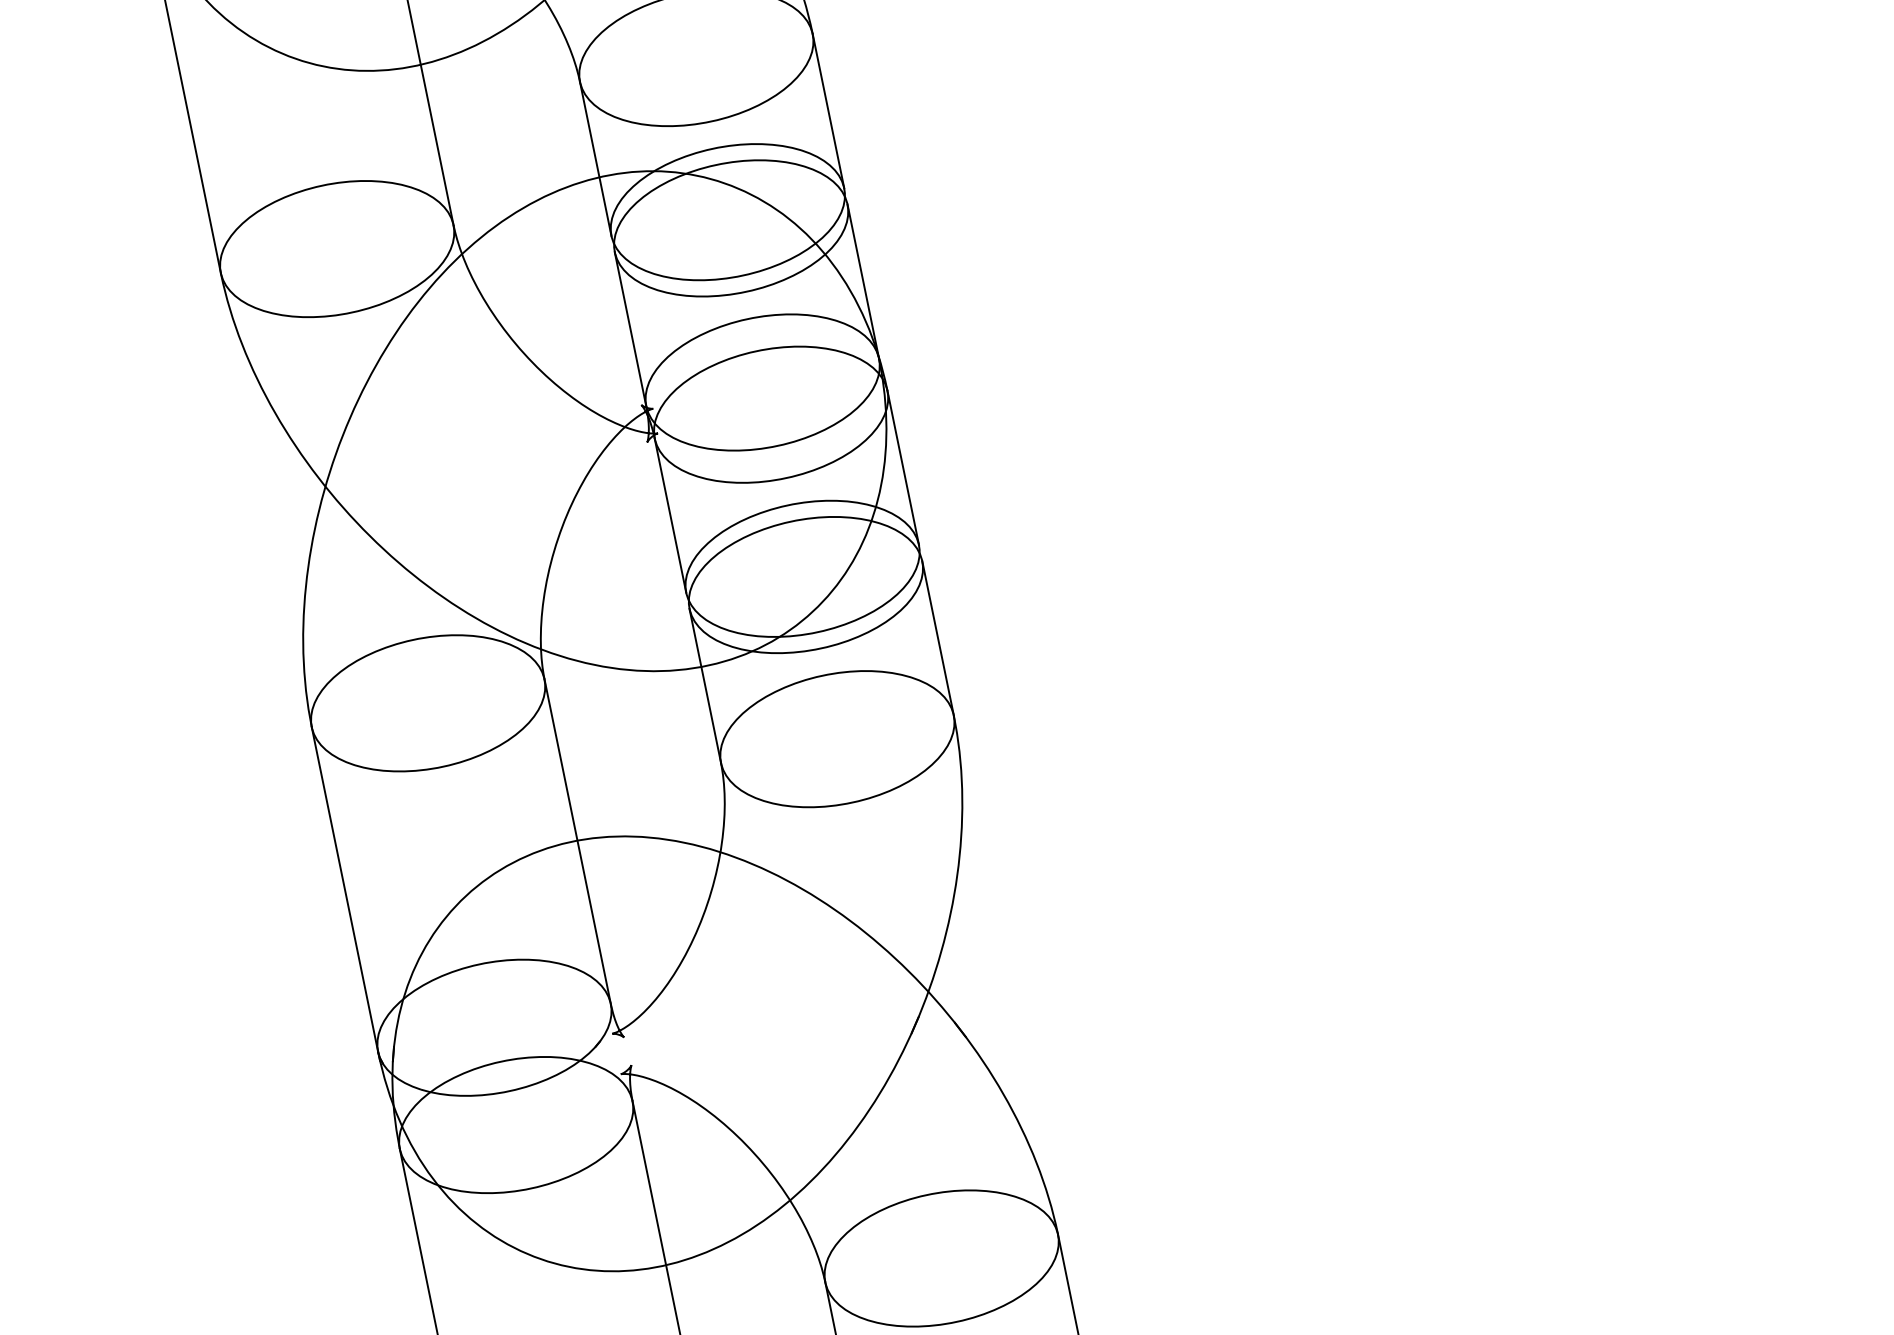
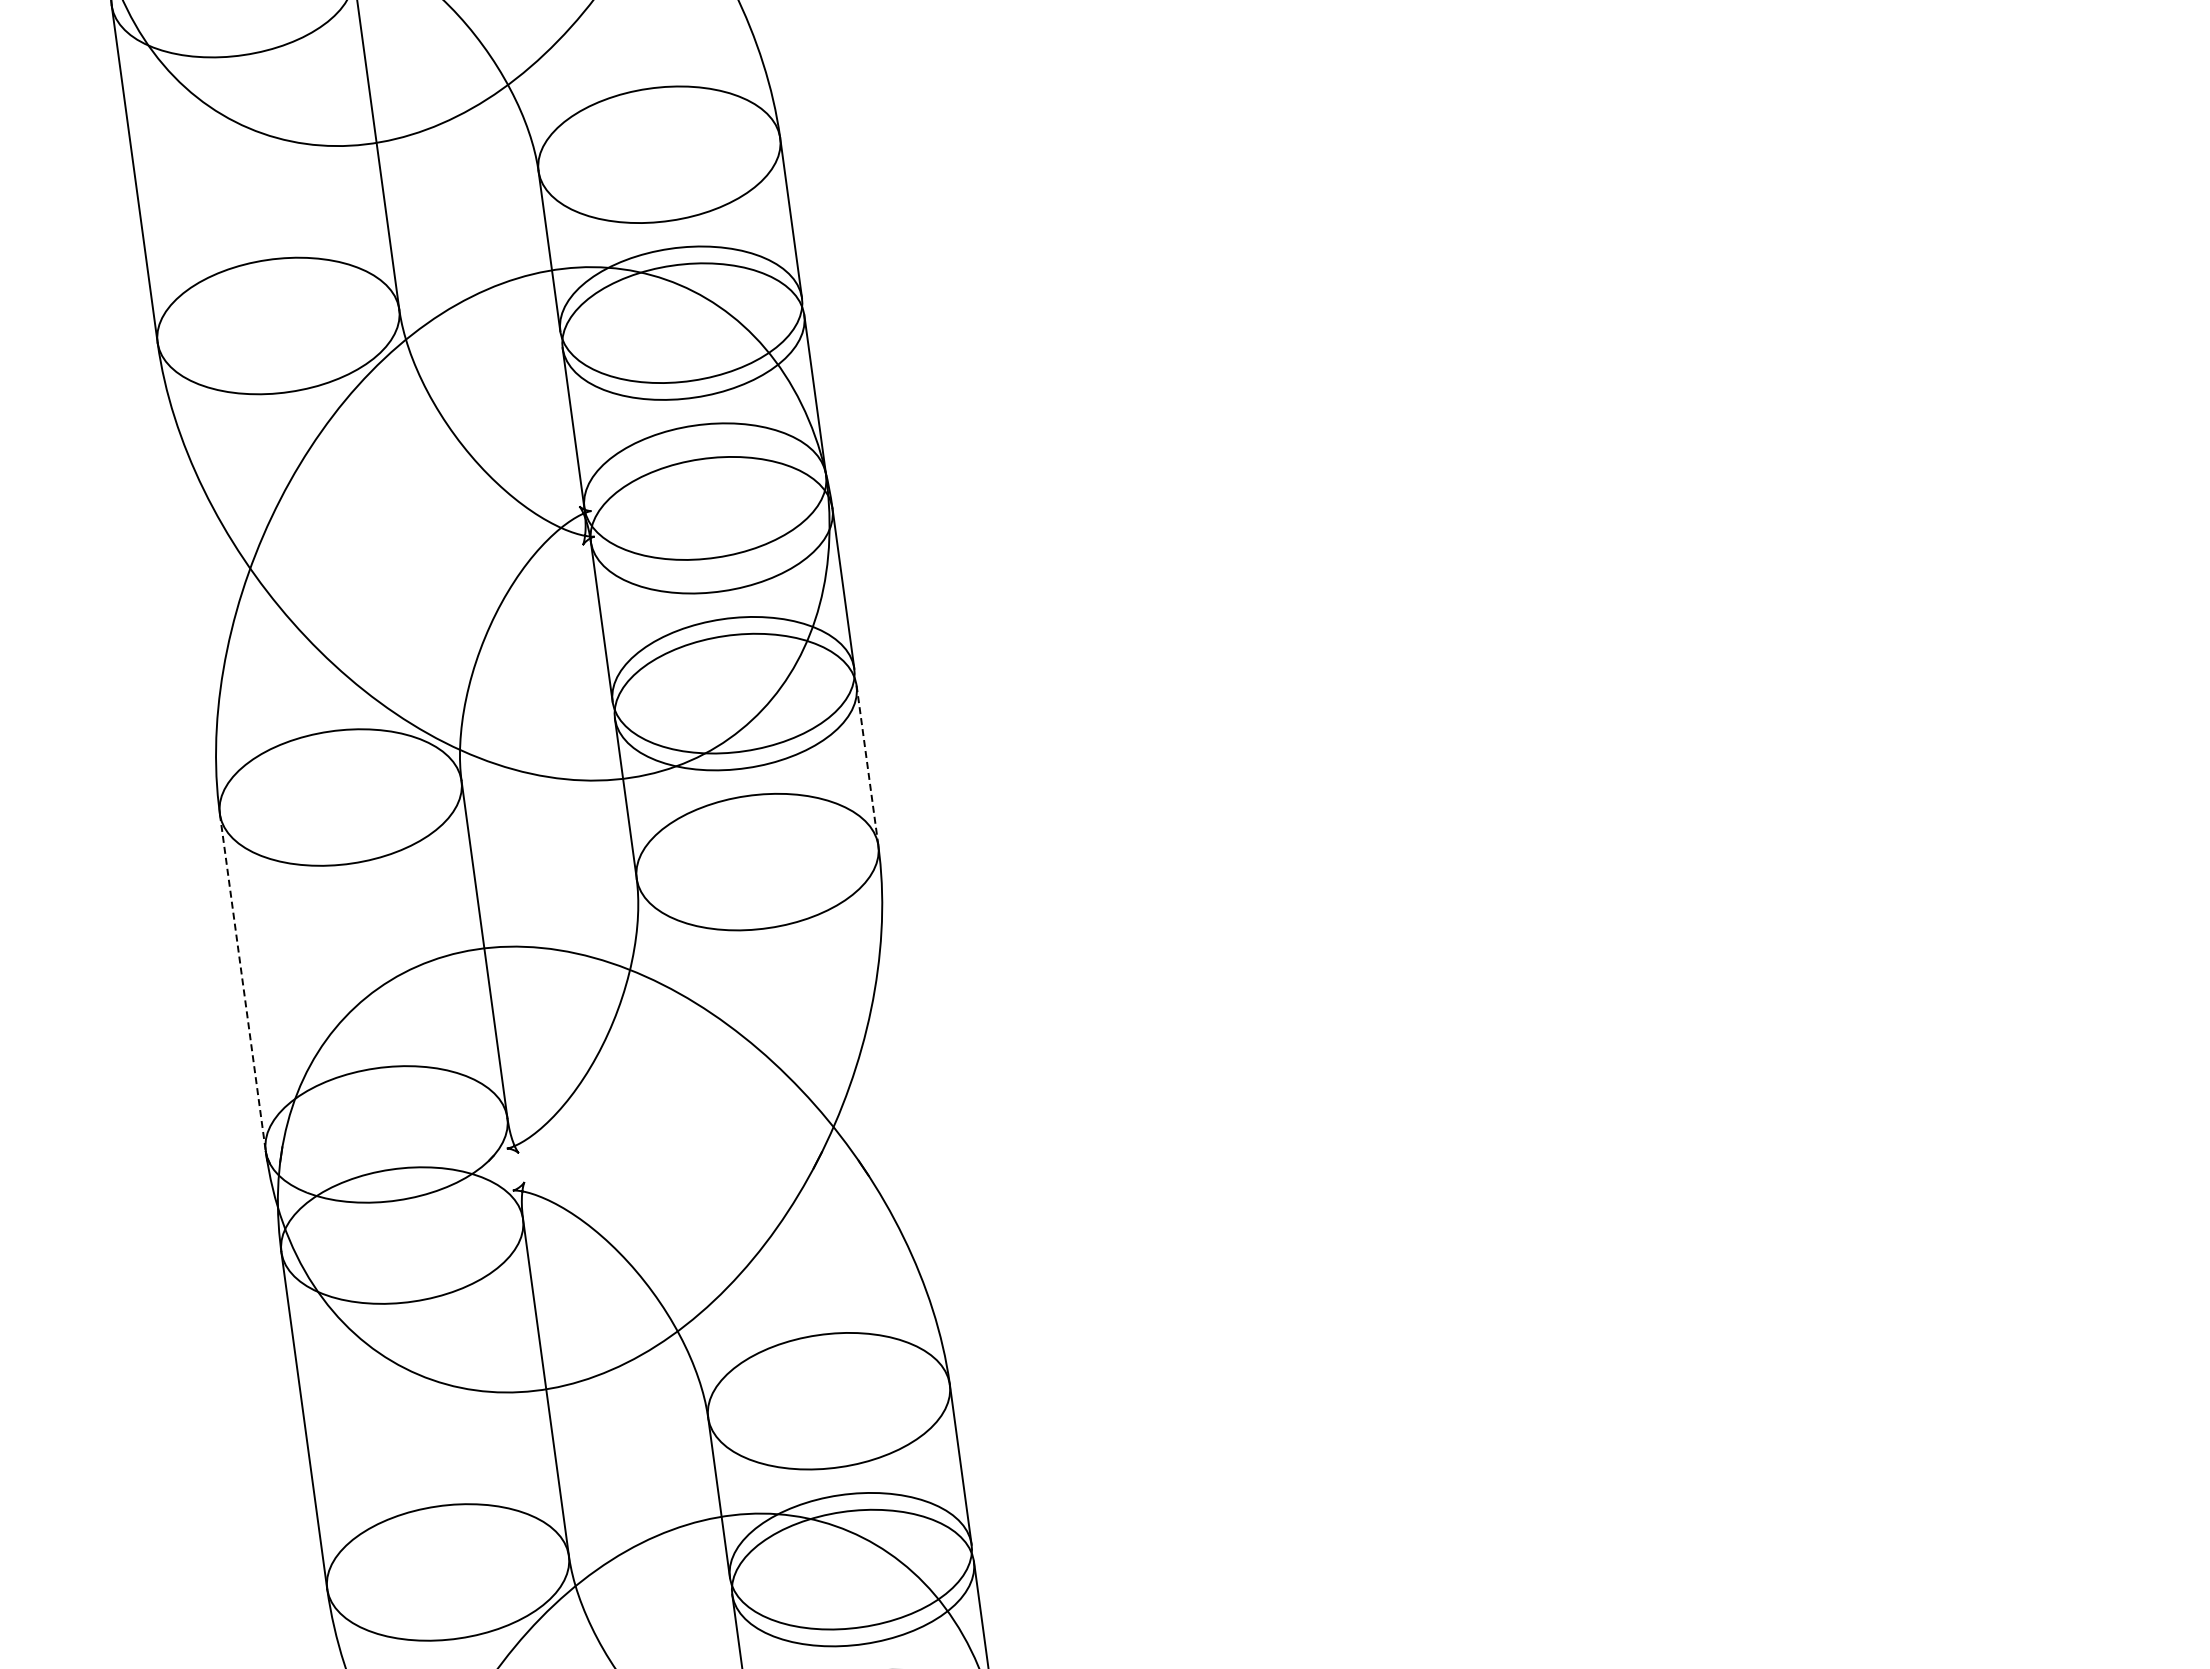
line: (938, 638) -> (867, 765), solid -> dashed
line: (344, 889) -> (242, 982), solid -> dashed

